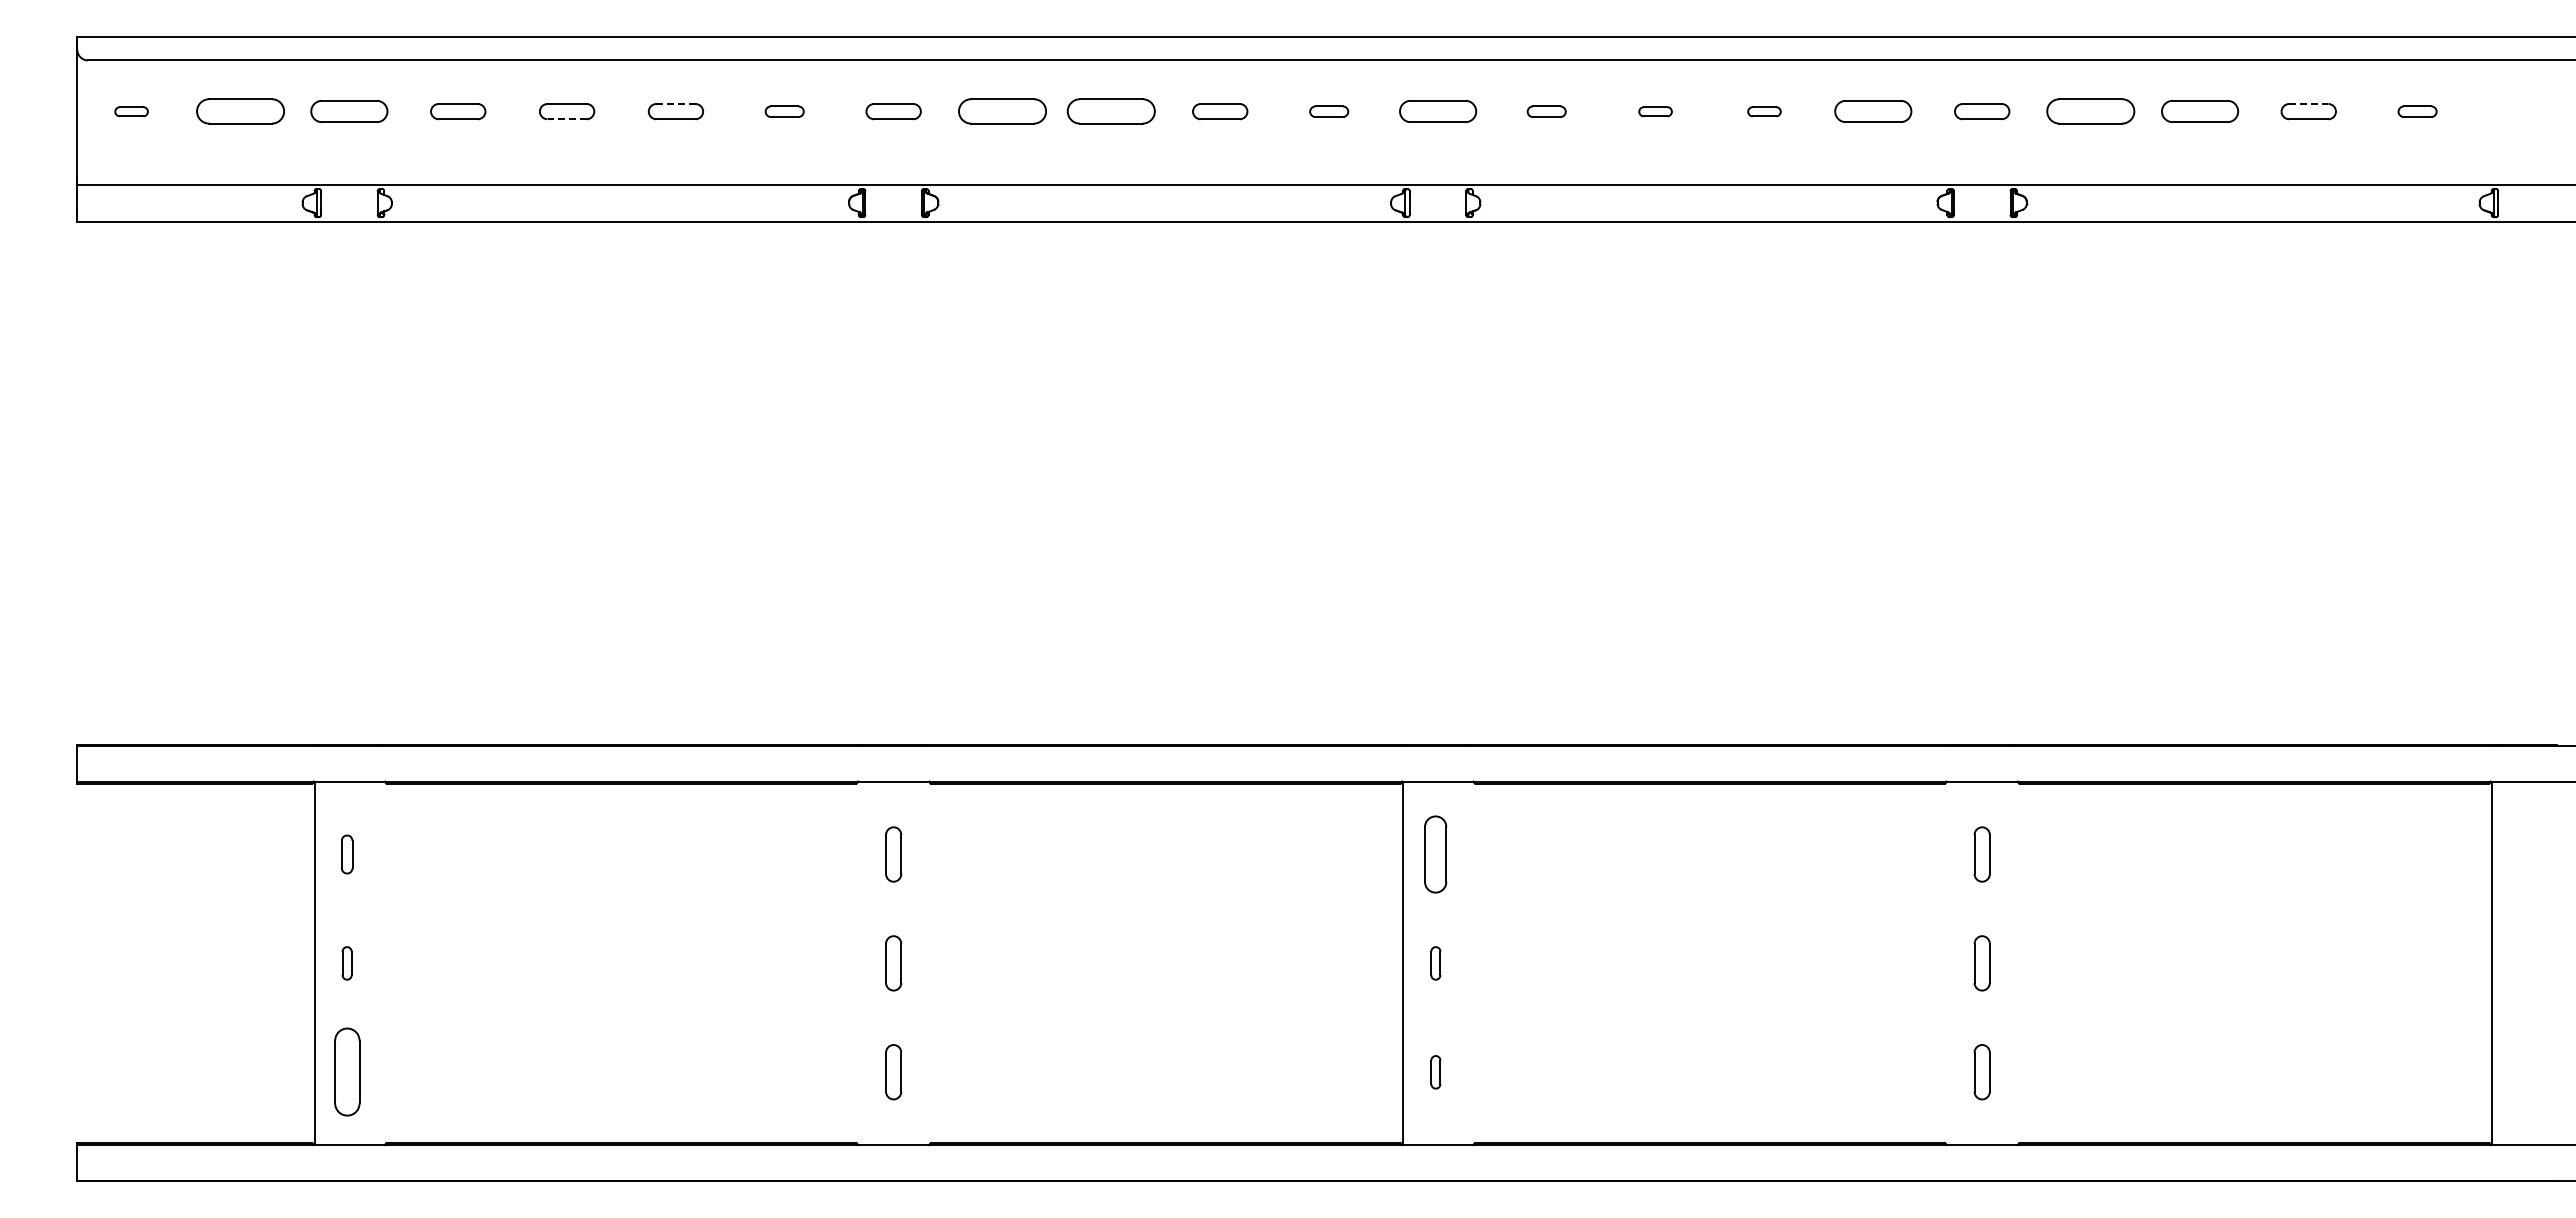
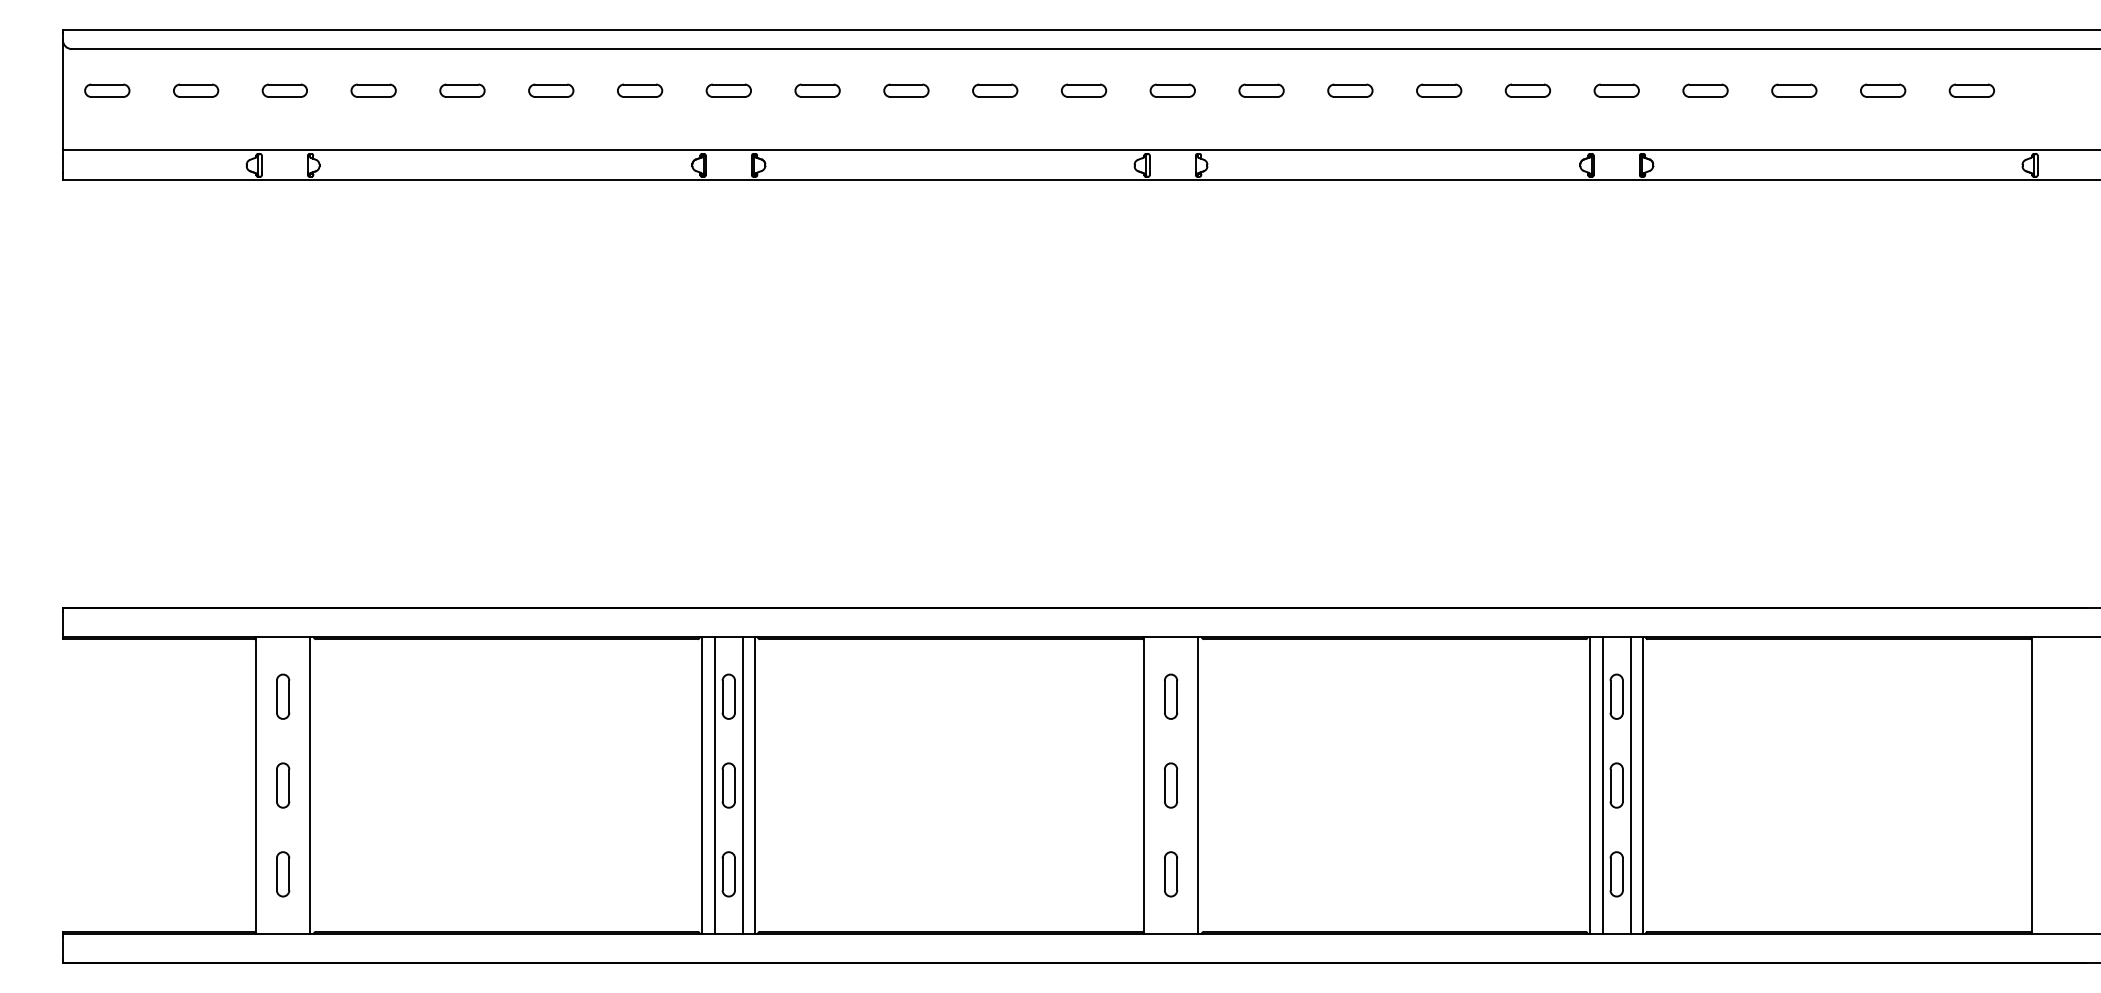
line: (675, 104) -> (550, 84), dashed -> solid
line: (2308, 104) -> (1882, 84), dashed -> solid
part: (131, 111) -> (107, 90), size x1.67
part: (240, 111) -> (196, 90), size x0.62
part: (349, 111) -> (284, 90), size x0.71
part: (784, 111) -> (639, 90), size x1.43
part: (1002, 111) -> (817, 90), size x0.62
part: (1111, 111) -> (906, 90), size x0.62
part: (1329, 111) -> (1084, 90), size x1.43
part: (1437, 111) -> (1172, 90), size x0.71
part: (1546, 111) -> (1261, 90), size x1.43
part: (1655, 111) -> (1350, 90), size x1.67
part: (1764, 111) -> (1439, 90), size x1.67
part: (1873, 111) -> (1528, 90), size x0.71
part: (2091, 111) -> (1705, 90), size x0.62
part: (2199, 111) -> (1794, 90), size x0.71
part: (2417, 111) -> (1971, 90), size x1.43
line: (567, 119) -> (462, 97), dashed -> solid
part: (346, 854) -> (282, 696), size x1.43
part: (1435, 854) -> (1170, 696), size x0.71
part: (346, 963) -> (282, 785), size x1.67
line: (379, 963) -> (309, 785), added
line: (861, 963) -> (702, 785), added
line: (876, 963) -> (714, 785), added
line: (910, 963) -> (742, 785), added
line: (926, 963) -> (755, 785), added
part: (1435, 963) -> (1170, 785), size x1.67
line: (1468, 963) -> (1197, 785), added
line: (1949, 963) -> (1590, 785), added
line: (1965, 963) -> (1603, 785), added
line: (1999, 963) -> (1630, 785), added
line: (2014, 963) -> (1643, 785), added
part: (346, 1072) -> (282, 874), size x0.62
part: (1435, 1072) -> (1170, 874), size x1.67

